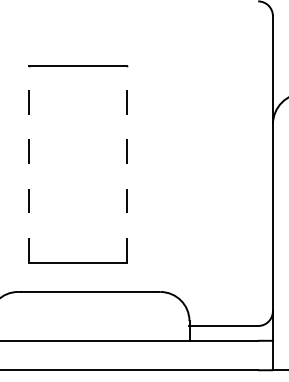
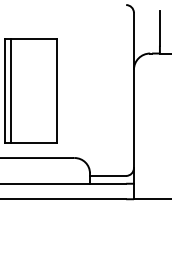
line: (28, 163) -> (5, 90), dashed -> solid
line: (38, 163) -> (10, 90), added
line: (127, 163) -> (57, 90), dashed -> solid

